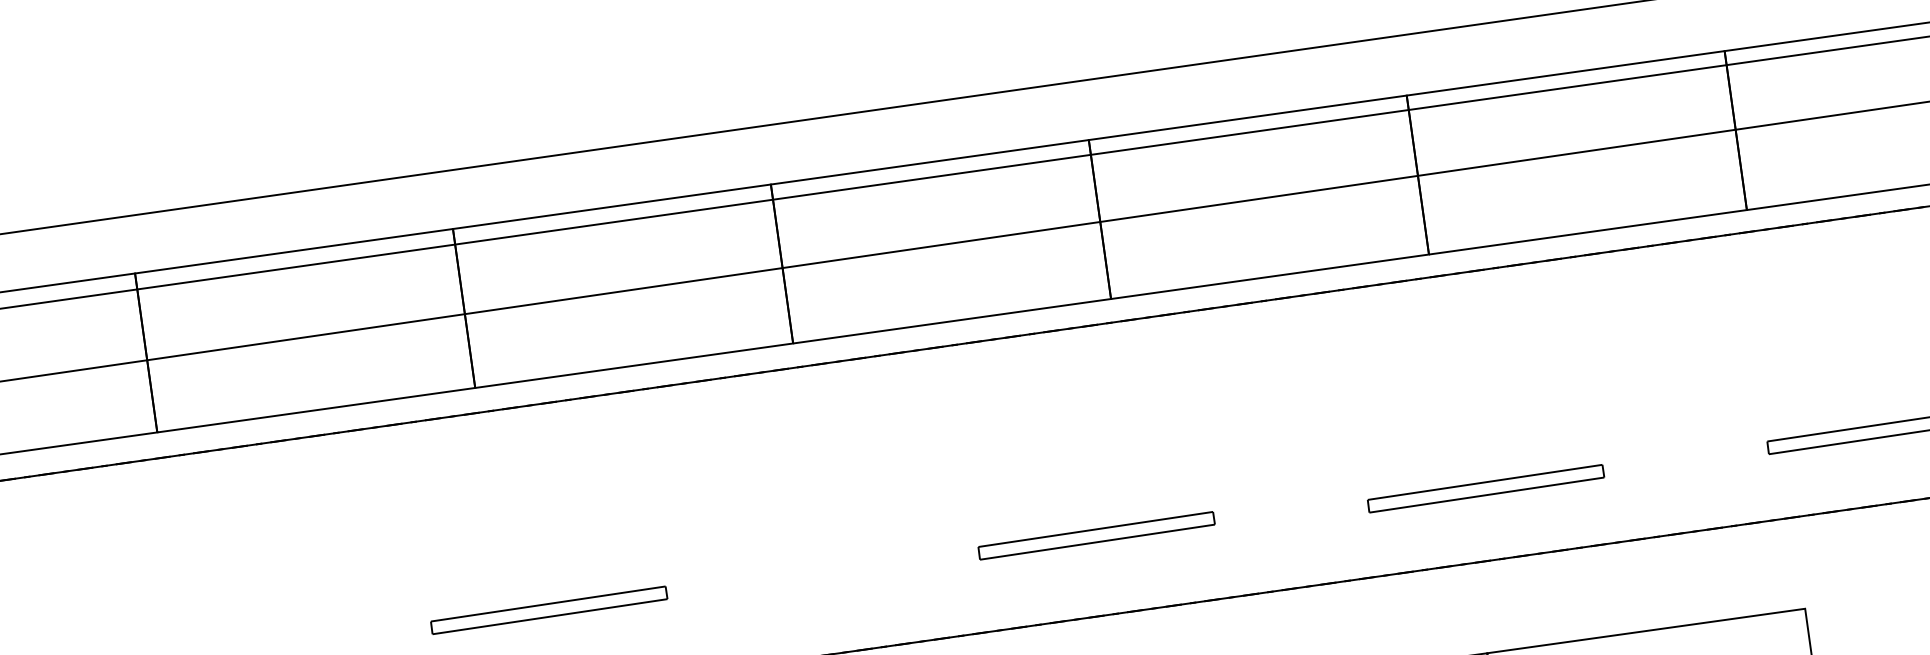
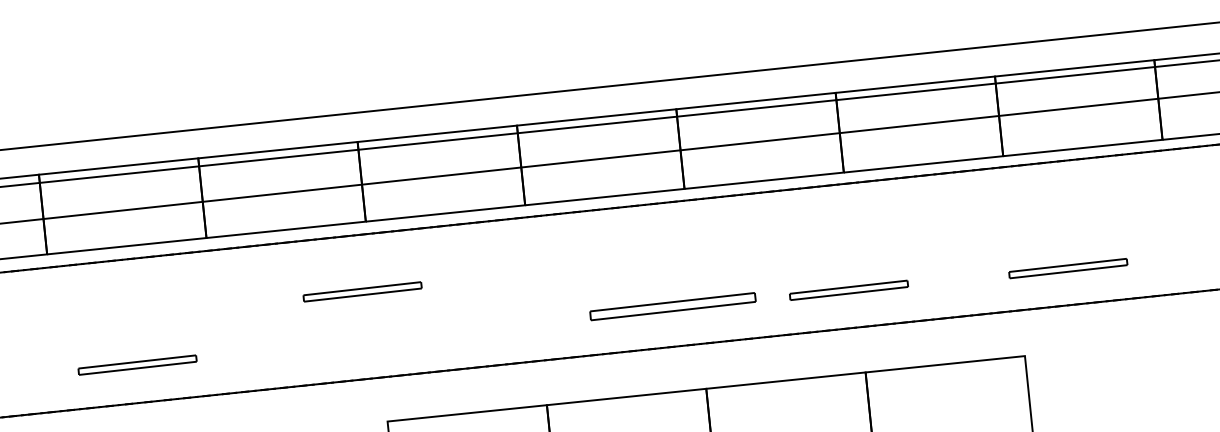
part: (1486, 486) -> (849, 289), moved
part: (1095, 535) -> (672, 306), size x1.4
part: (548, 609) -> (362, 291), moved

